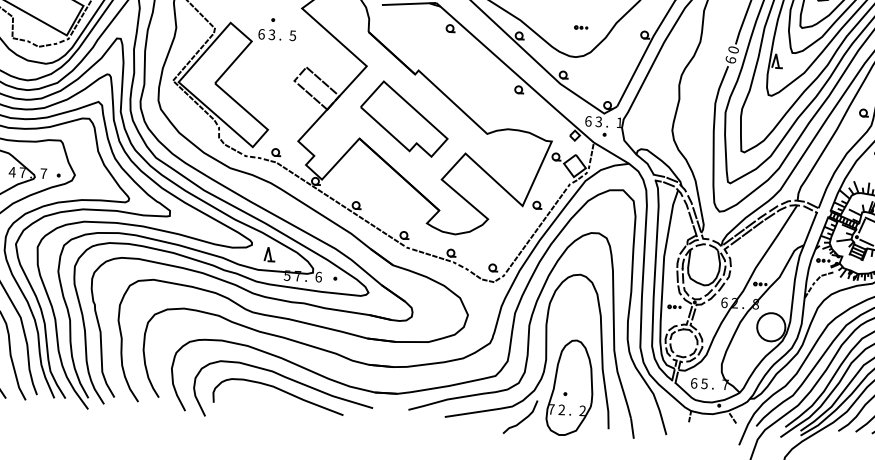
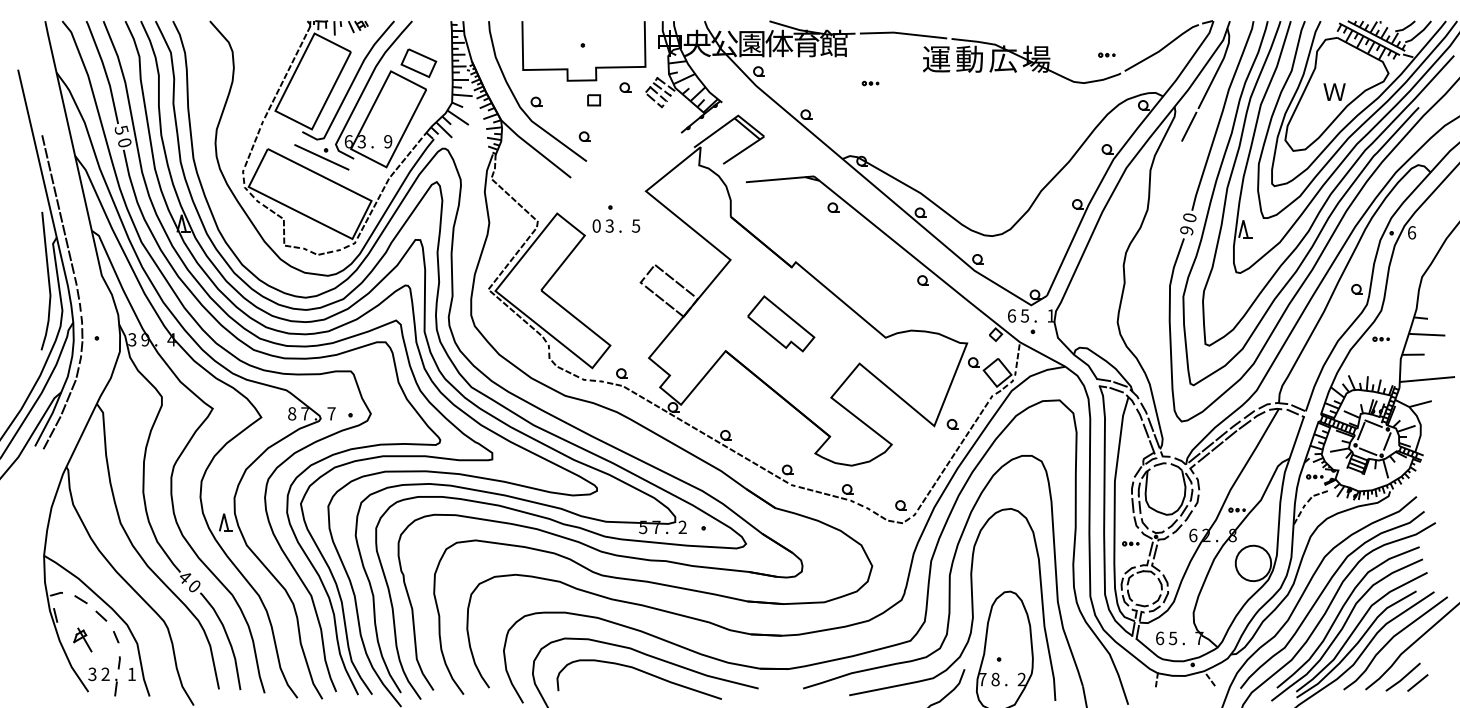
part: (580, 27) -> (996, 198), removed
text: (261, 33) -> (596, 225), 6 -> 0
text: (730, 59) -> (1186, 230), 6 -> 9
part: (404, 118) -> (781, 323), size x0.6
text: (598, 121) -> (1024, 315), 3 -> 5
text: (11, 171) -> (291, 413), 4 -> 8
part: (269, 254) -> (619, 501), removed
text: (318, 277) -> (682, 527), 6 -> 2
text: (561, 409) -> (995, 679), 2 -> 8

